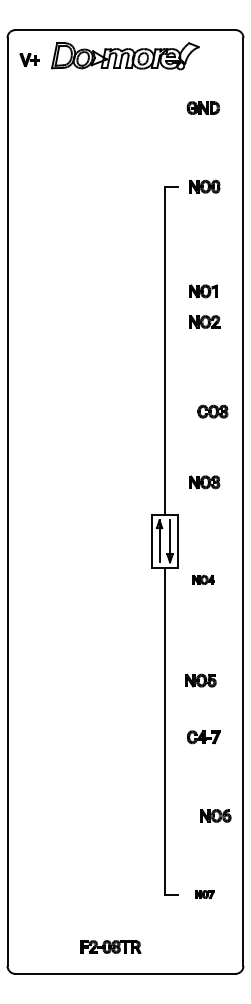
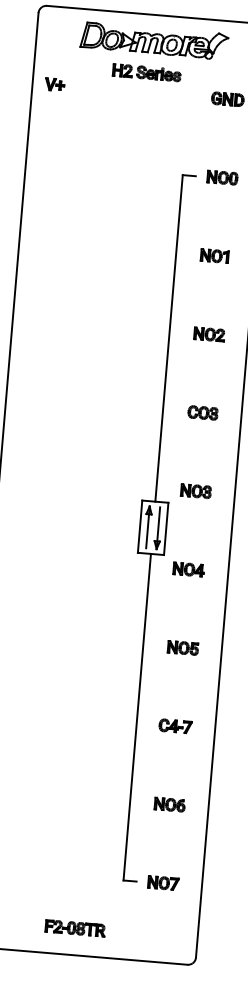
part: (29, 59) -> (54, 84), moved
part: (120, 88) -> (146, 72), added
part: (203, 291) -> (214, 256), moved
part: (204, 321) -> (209, 334), moved
part: (212, 411) -> (202, 412), moved
part: (204, 482) -> (196, 491), moved
part: (203, 579) -> (188, 569), size x1.43
part: (200, 680) -> (182, 647), moved
part: (215, 815) -> (169, 804), moved
part: (204, 894) -> (163, 883), size x1.67
part: (110, 946) -> (75, 927), moved

